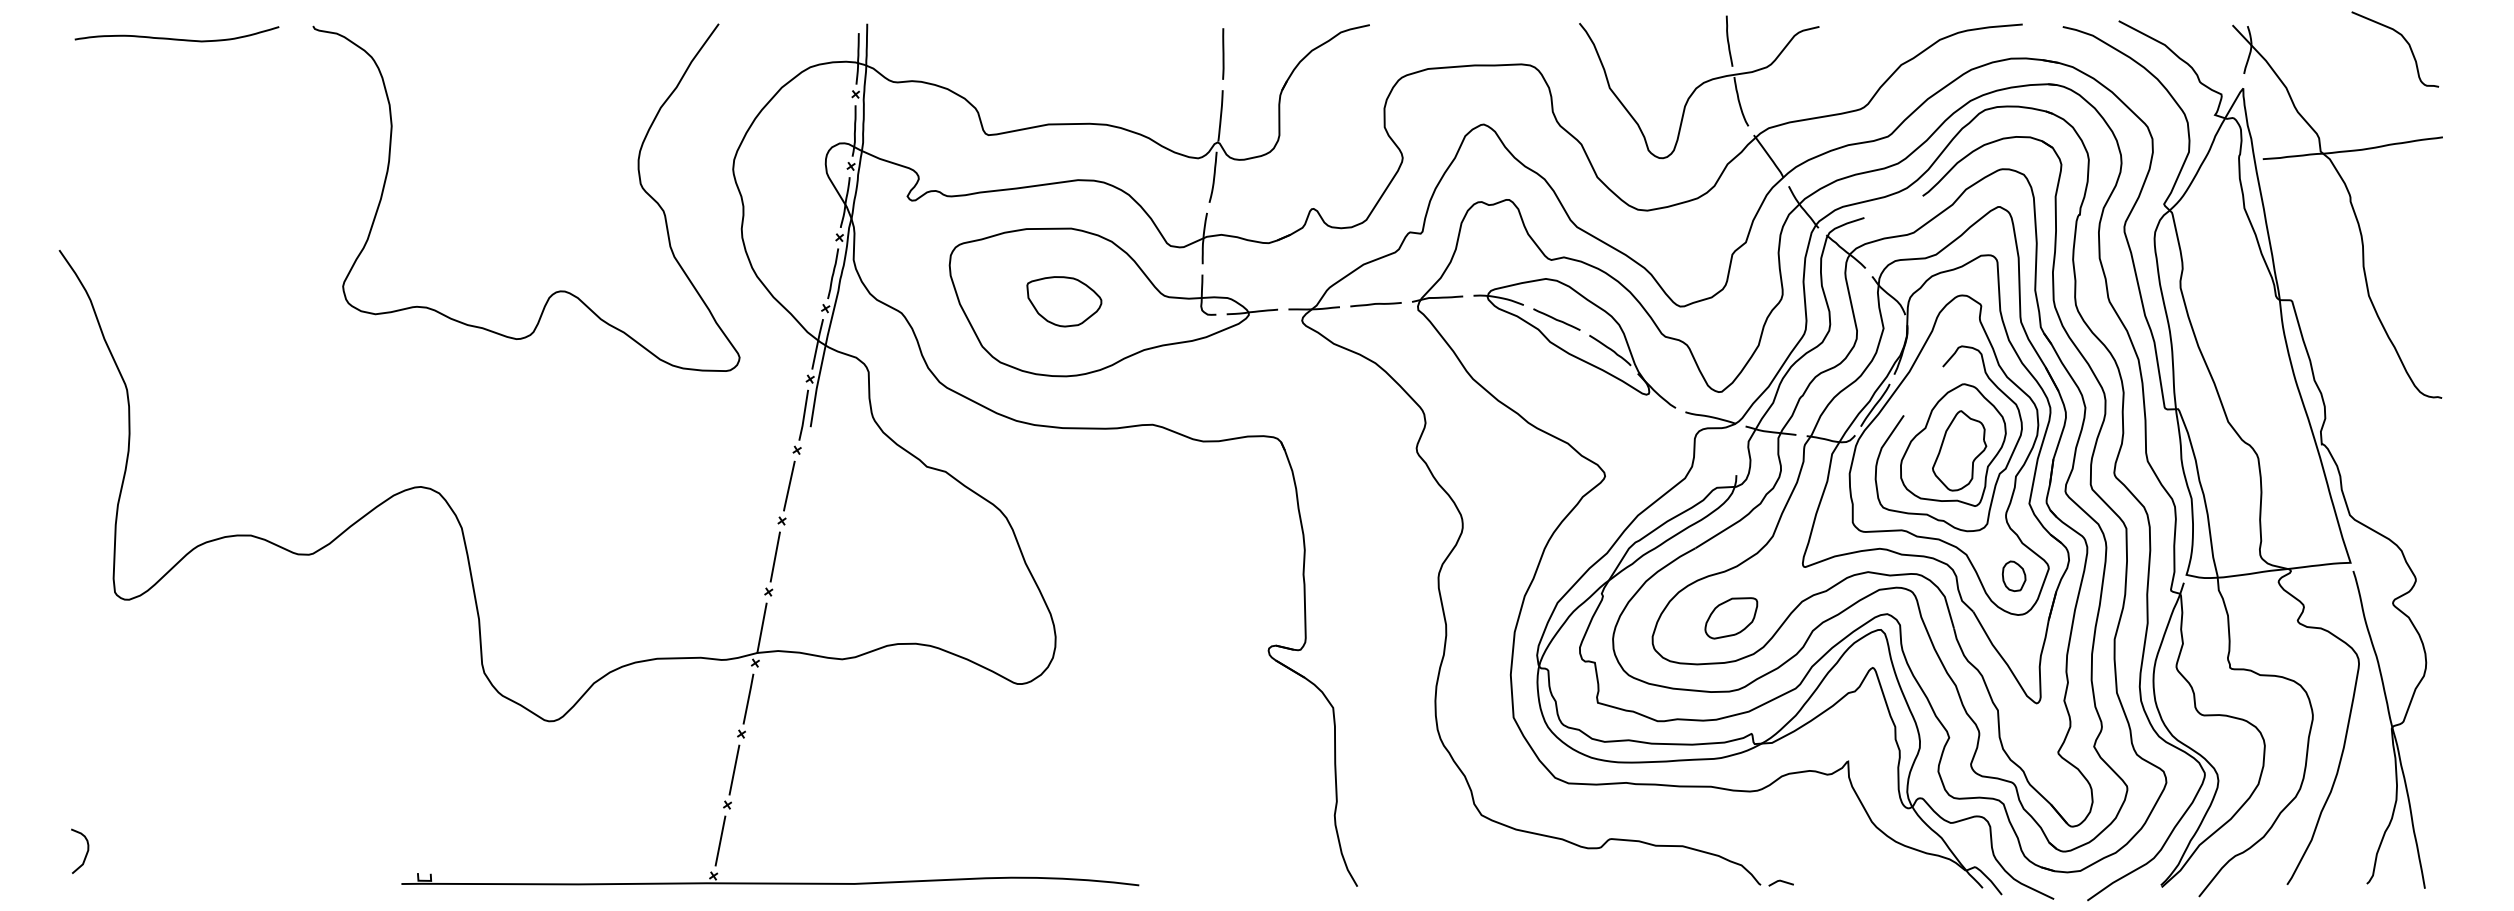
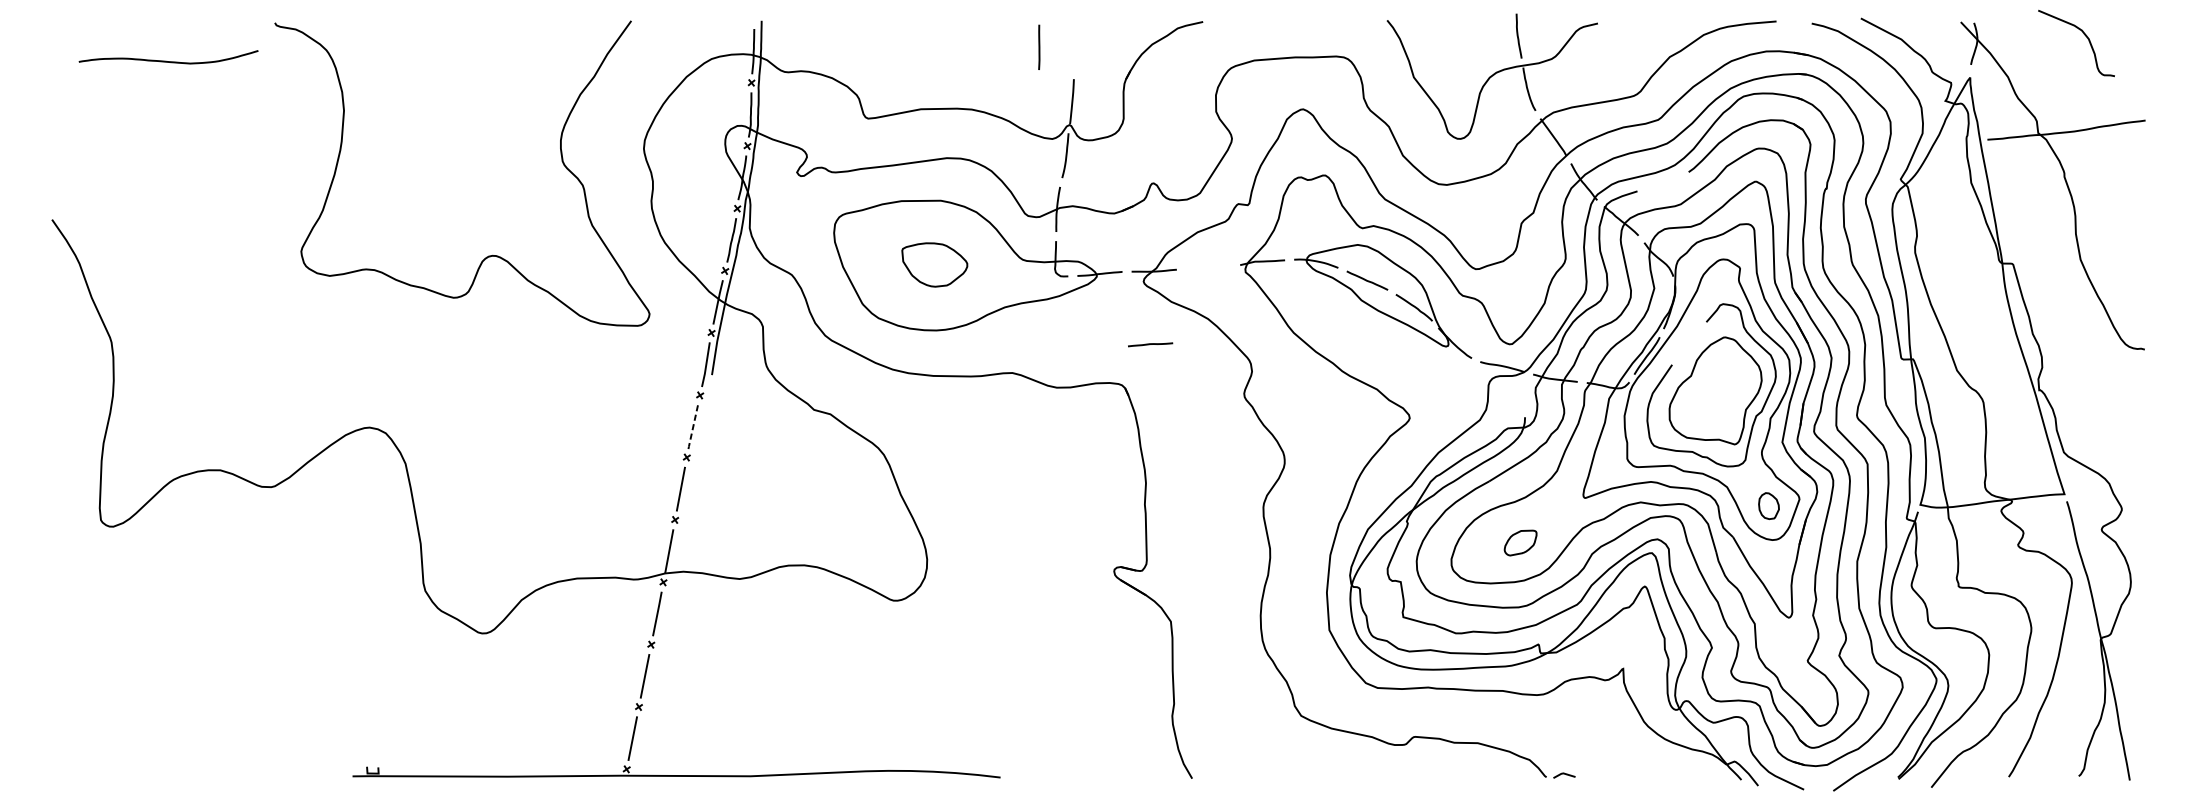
curve: (176, 38) -> (168, 60), moved
curve: (2404, 40) -> (2084, 35), moved
line: (1223, 53) -> (1039, 46), moved
line: (1375, 304) -> (1150, 344), moved
part: (1959, 450) -> (1721, 395), removed
line: (789, 486) -> (693, 427), solid -> dashed
part: (1731, 618) -> (1520, 543), size x0.7
curve: (86, 851) -> (75, 747), removed

